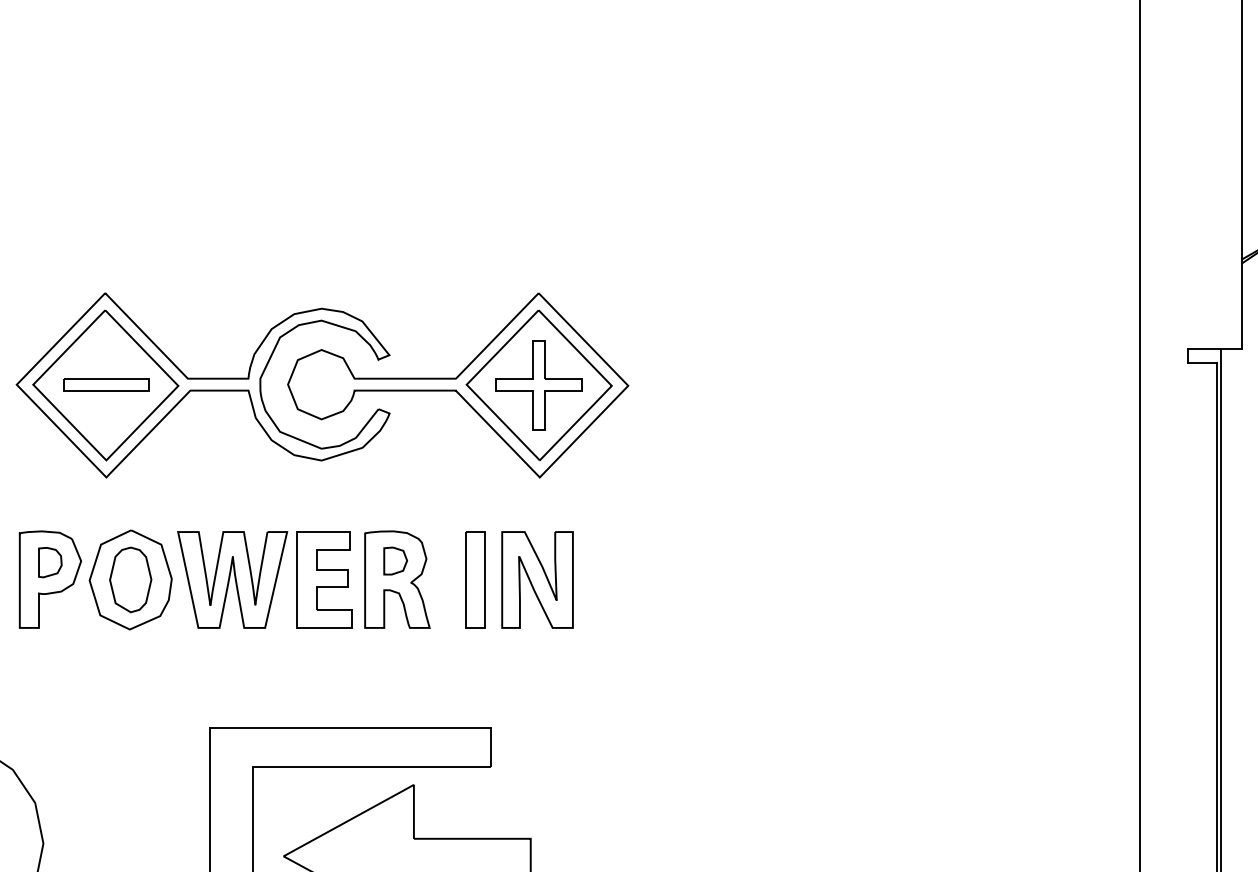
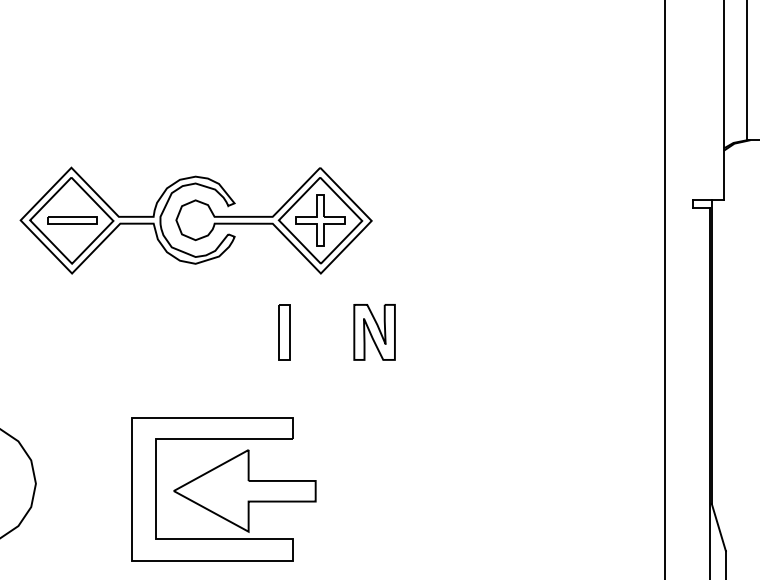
part: (223, 580) -> (139, 332), removed
part: (537, 580) -> (374, 332), moved

